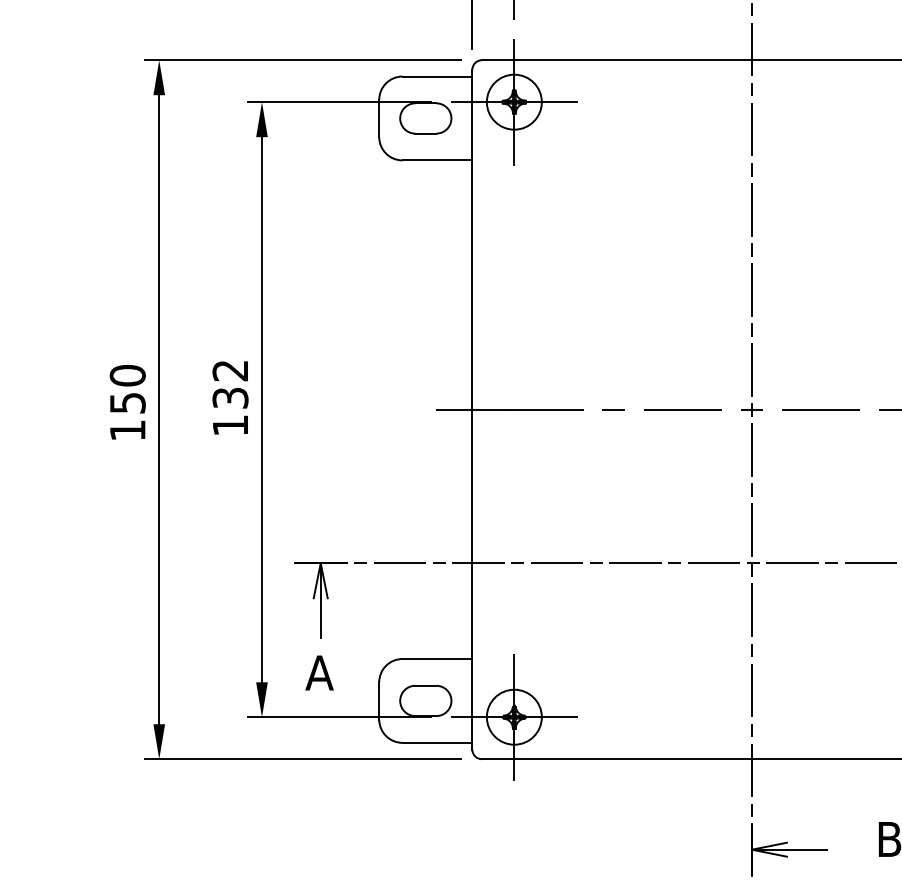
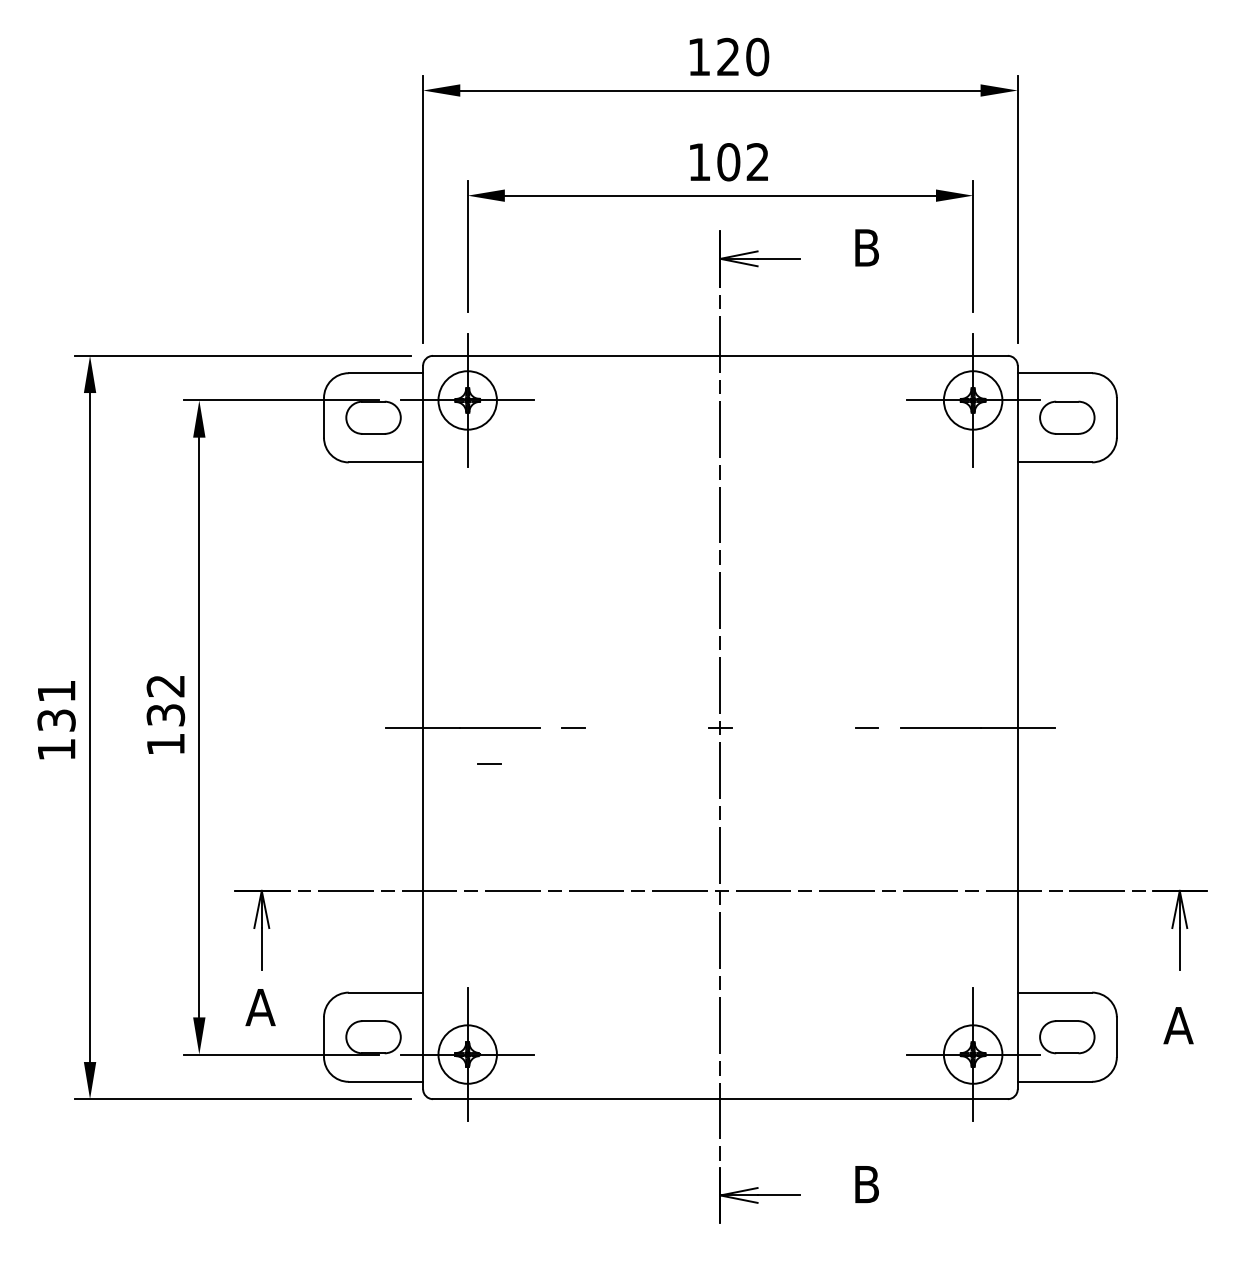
text: (127, 389) -> (56, 705), 150 -> 131
line: (682, 409) -> (646, 727), removed
line: (820, 409) -> (793, 727), removed
line: (534, 443) -> (489, 763), added

